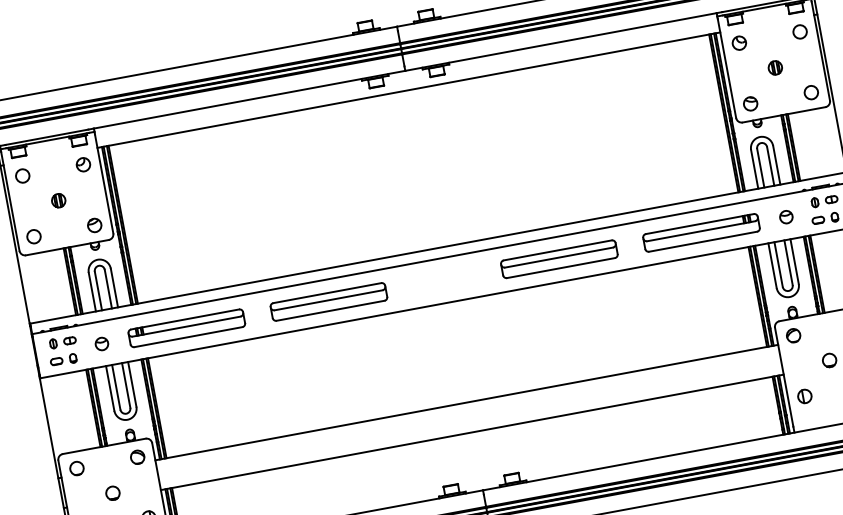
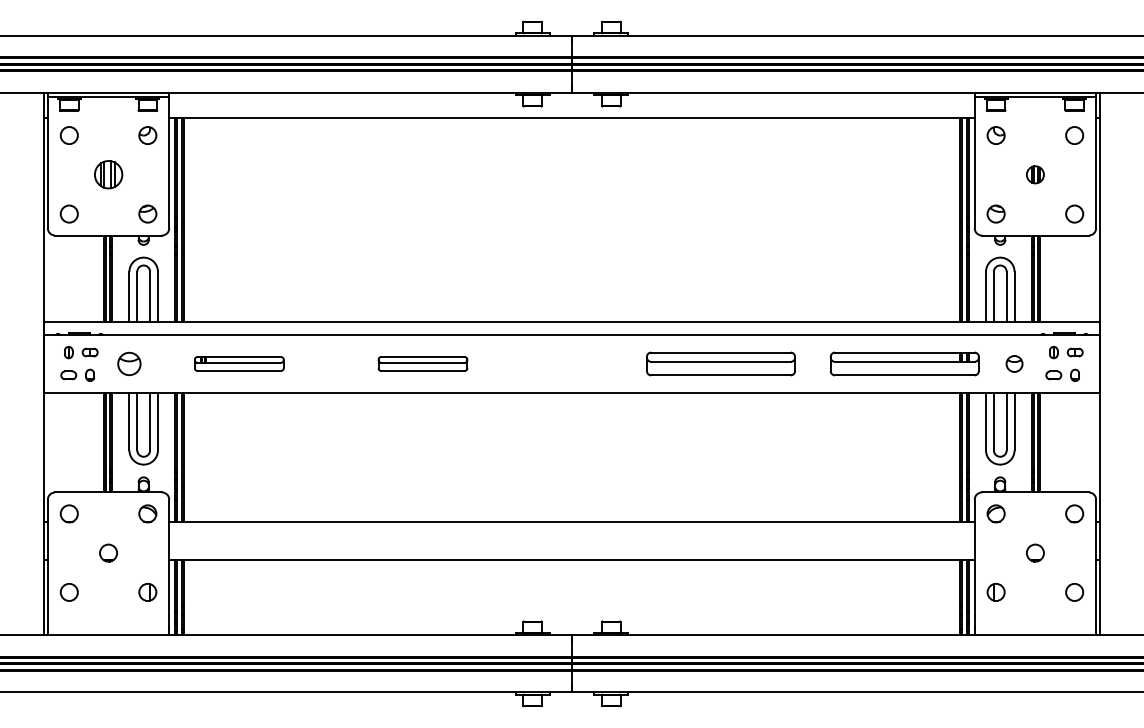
part: (58, 200) -> (108, 174), size x1.6
part: (328, 301) -> (422, 363), size x0.6
part: (187, 327) -> (239, 363), size x0.6
part: (101, 343) -> (129, 363), size x1.4

